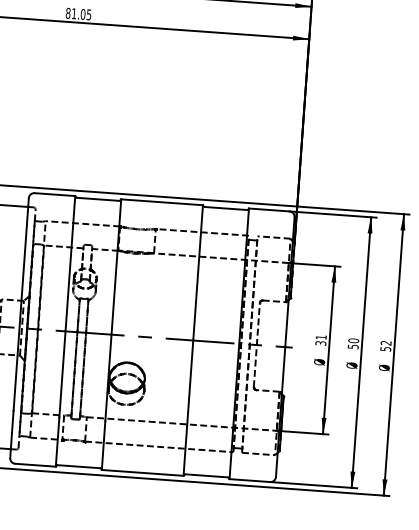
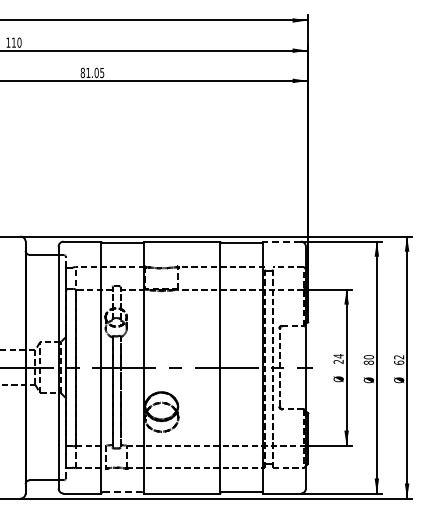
line: (269, 209) -> (282, 241), solid -> dashed
text: (320, 339) -> (338, 358), 31 -> 24
text: (352, 346) -> (368, 362), 50 -> 80
text: (386, 348) -> (399, 362), 52 -> 62
line: (79, 467) -> (123, 492), solid -> dashed

